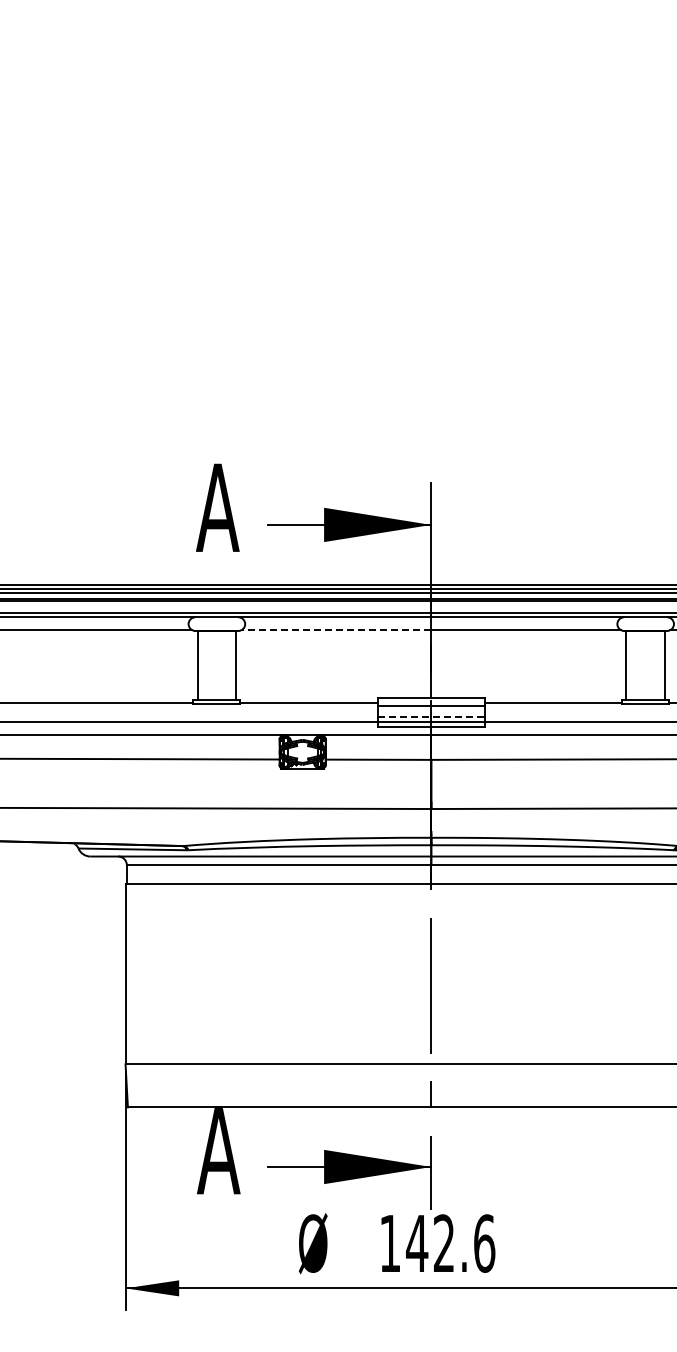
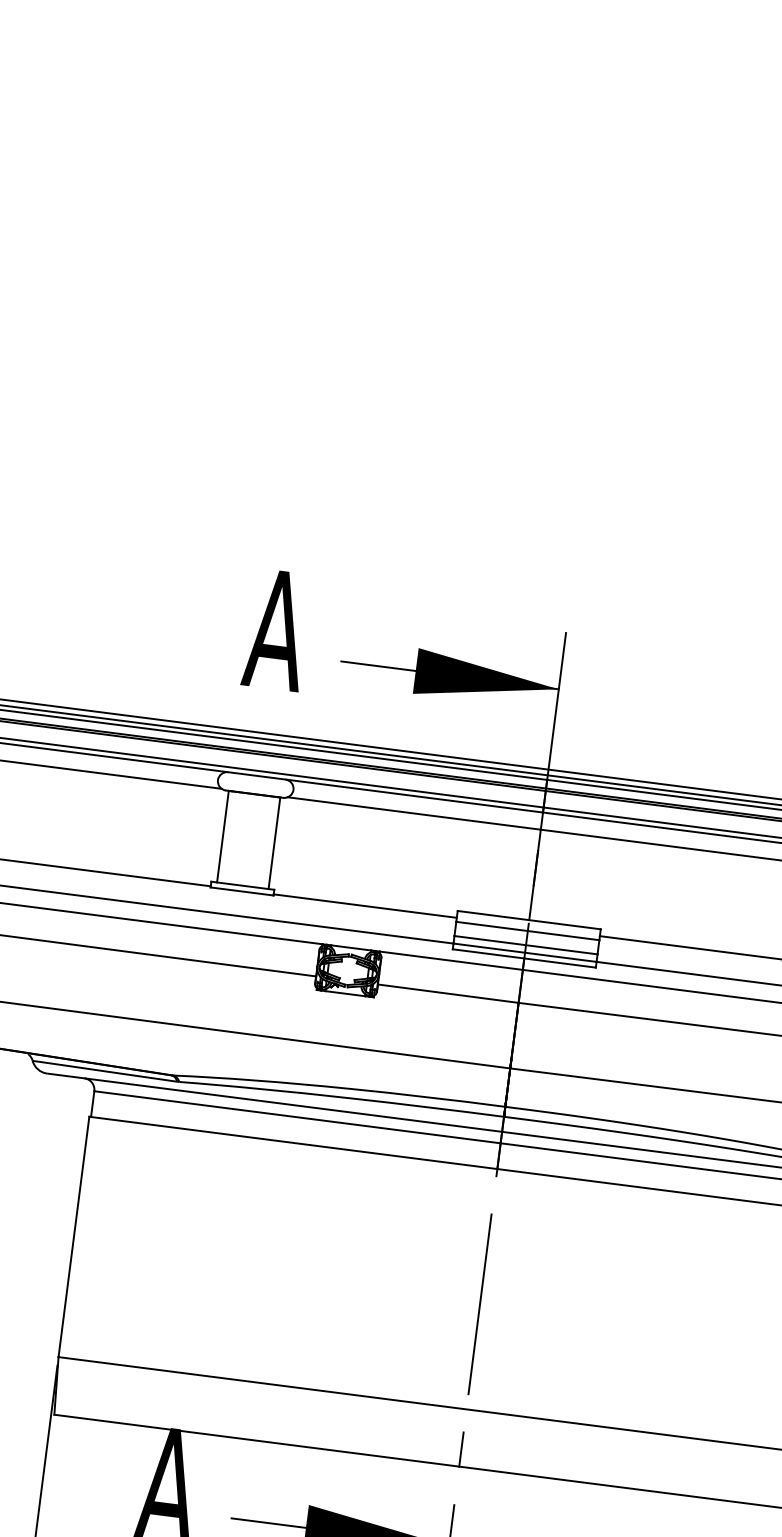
line: (336, 630) -> (414, 813), dashed -> solid
line: (431, 716) -> (526, 945), dashed -> solid

